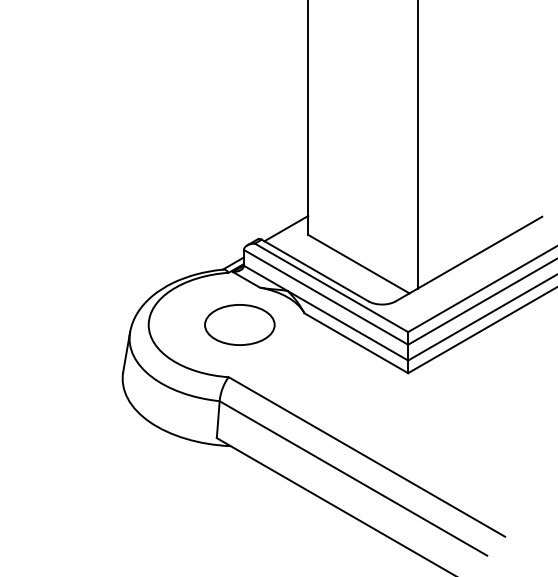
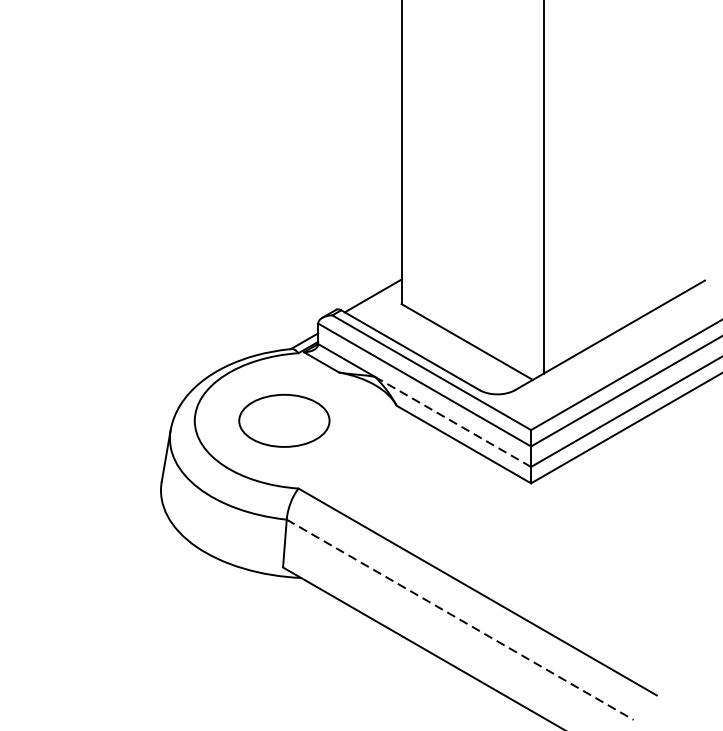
part: (239, 324) -> (283, 420), moved
line: (347, 325) -> (452, 421), solid -> dashed
line: (353, 478) -> (460, 619), solid -> dashed

